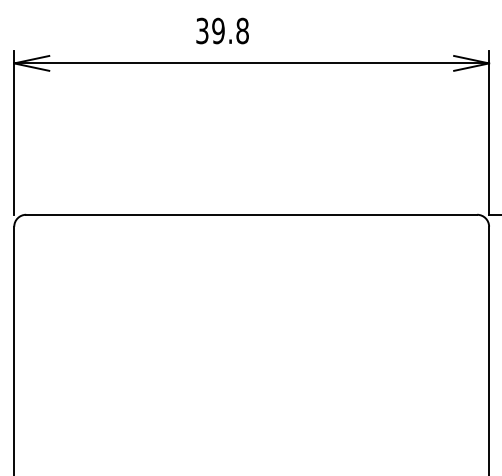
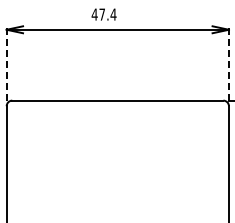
text: (221, 30) -> (103, 14), 39.8 -> 47.4
line: (13, 131) -> (6, 61), solid -> dashed
line: (488, 131) -> (228, 61), solid -> dashed

